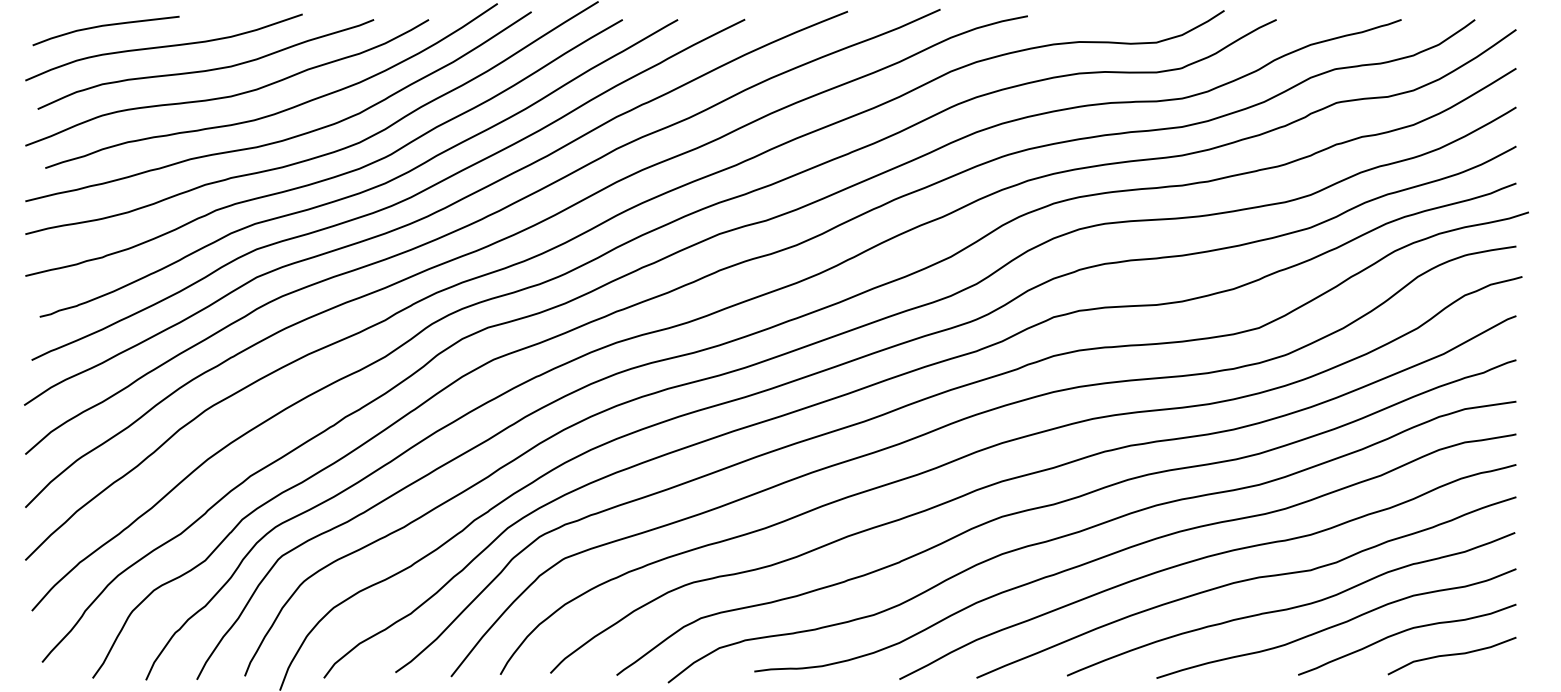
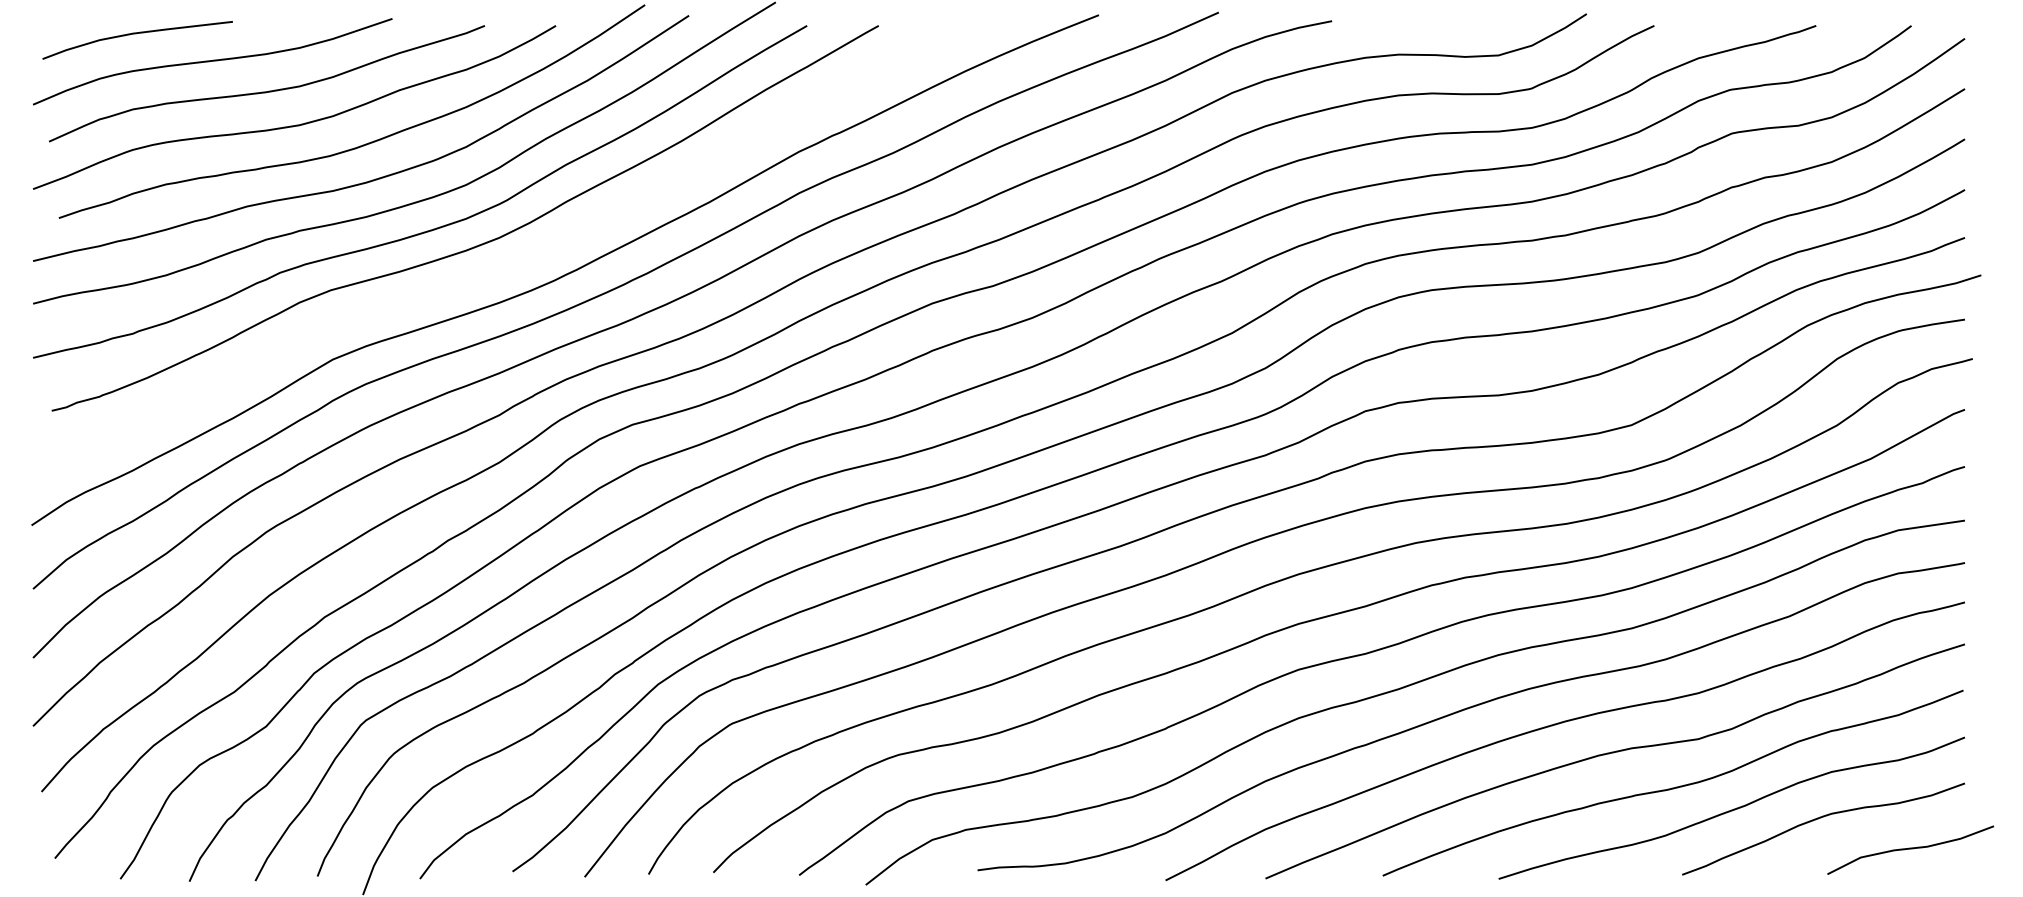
curve: (393, 203) -> (510, 264), removed
curve: (1451, 655) -> (1910, 849), moved

